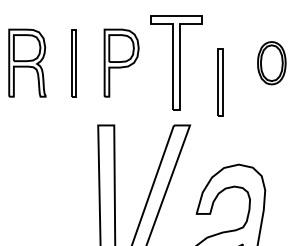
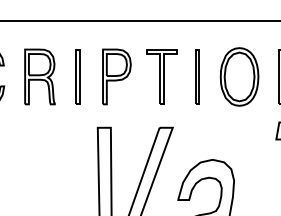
part: (176, 62) -> (161, 76), size x0.71
part: (271, 62) -> (239, 76), size x1.67
line: (219, 82) -> (196, 76), moved

